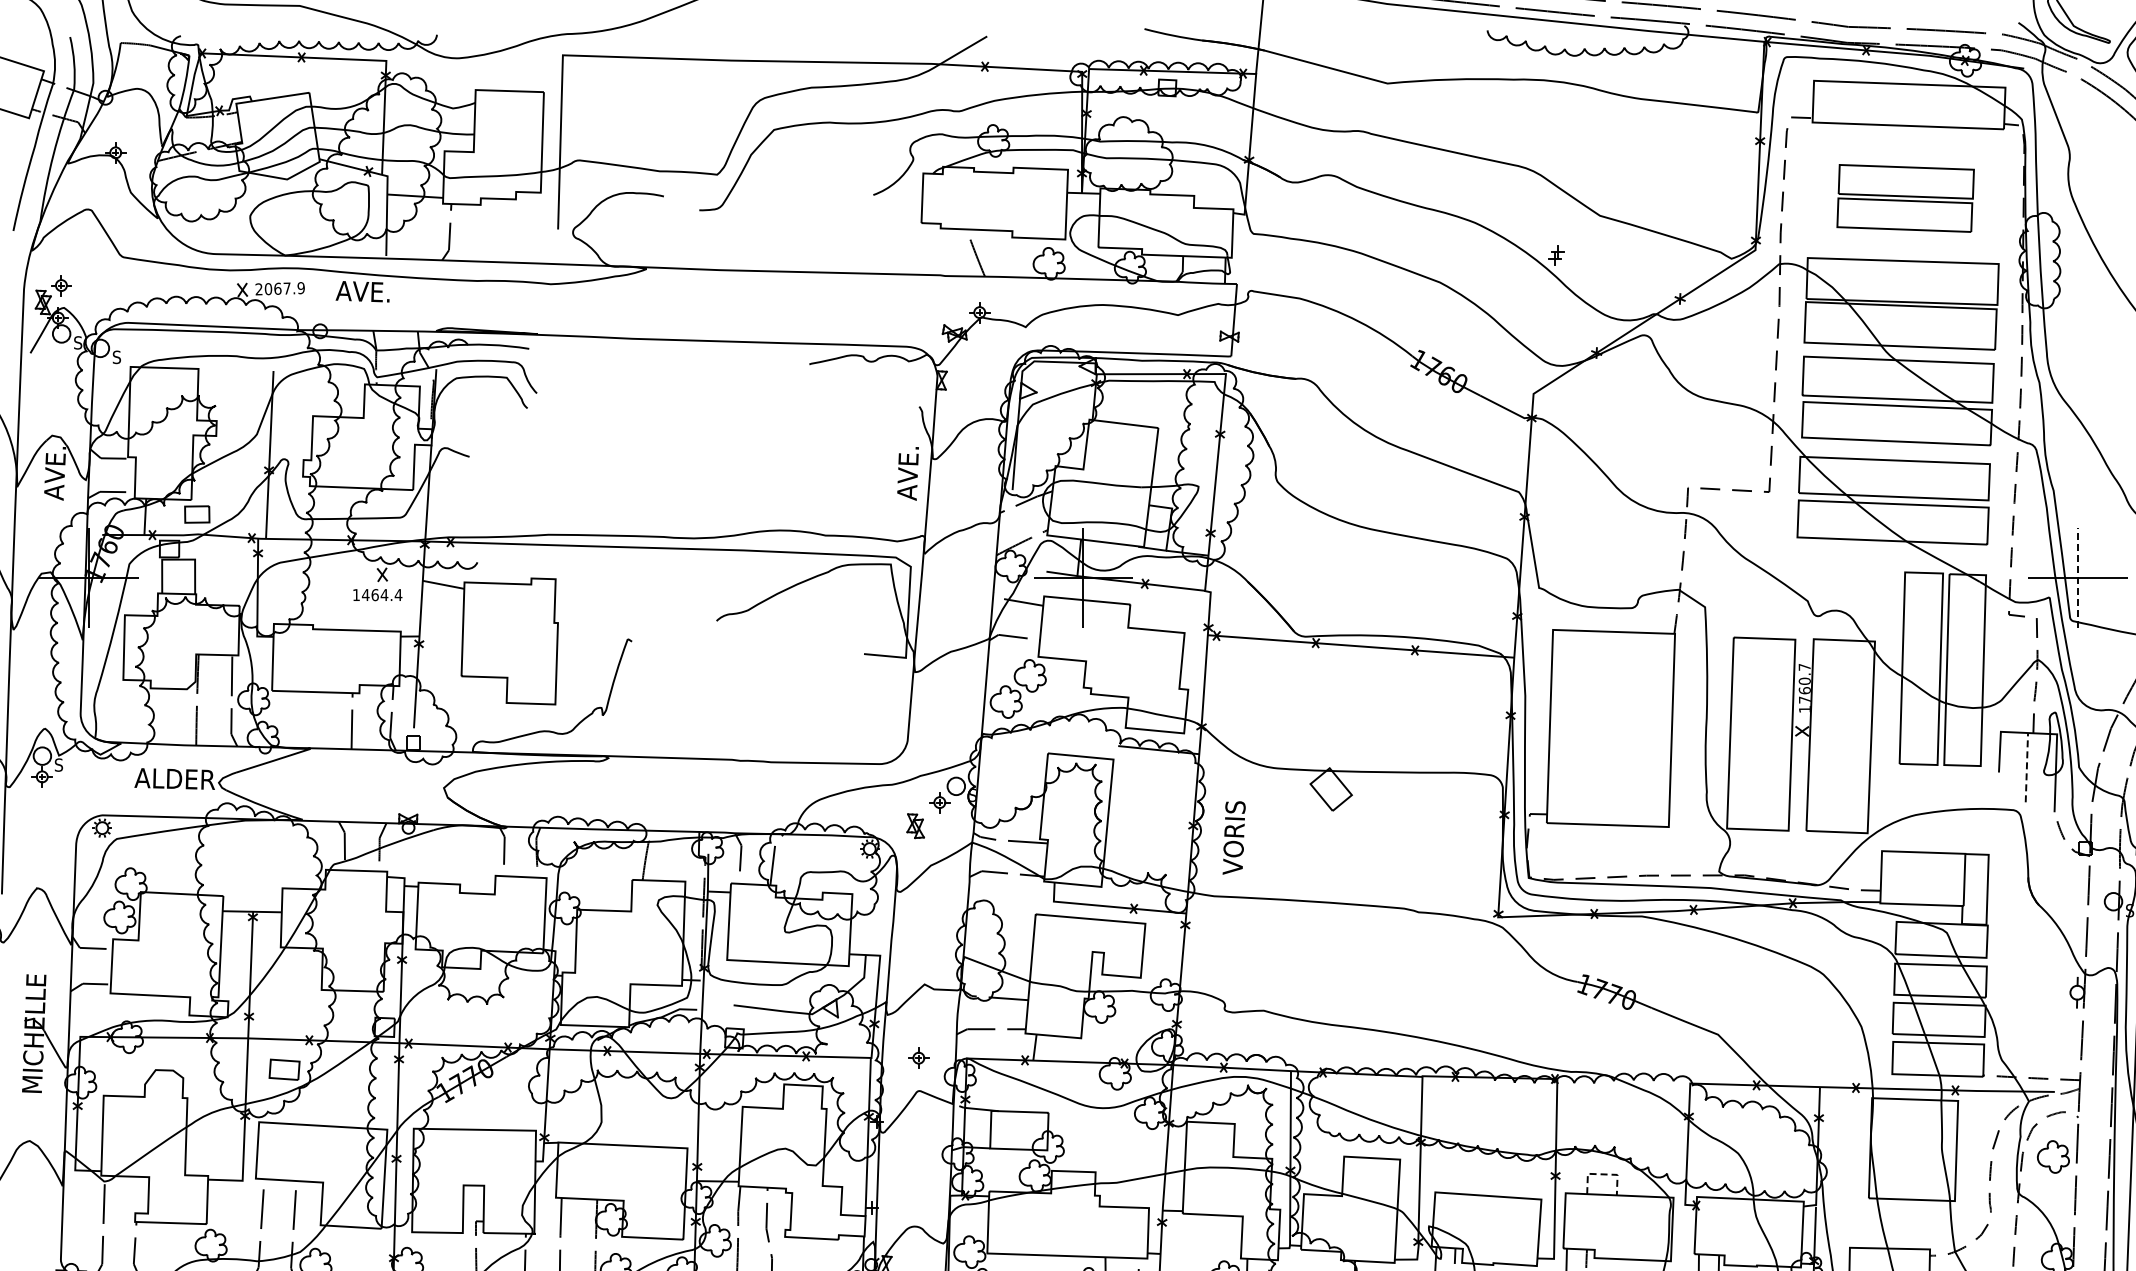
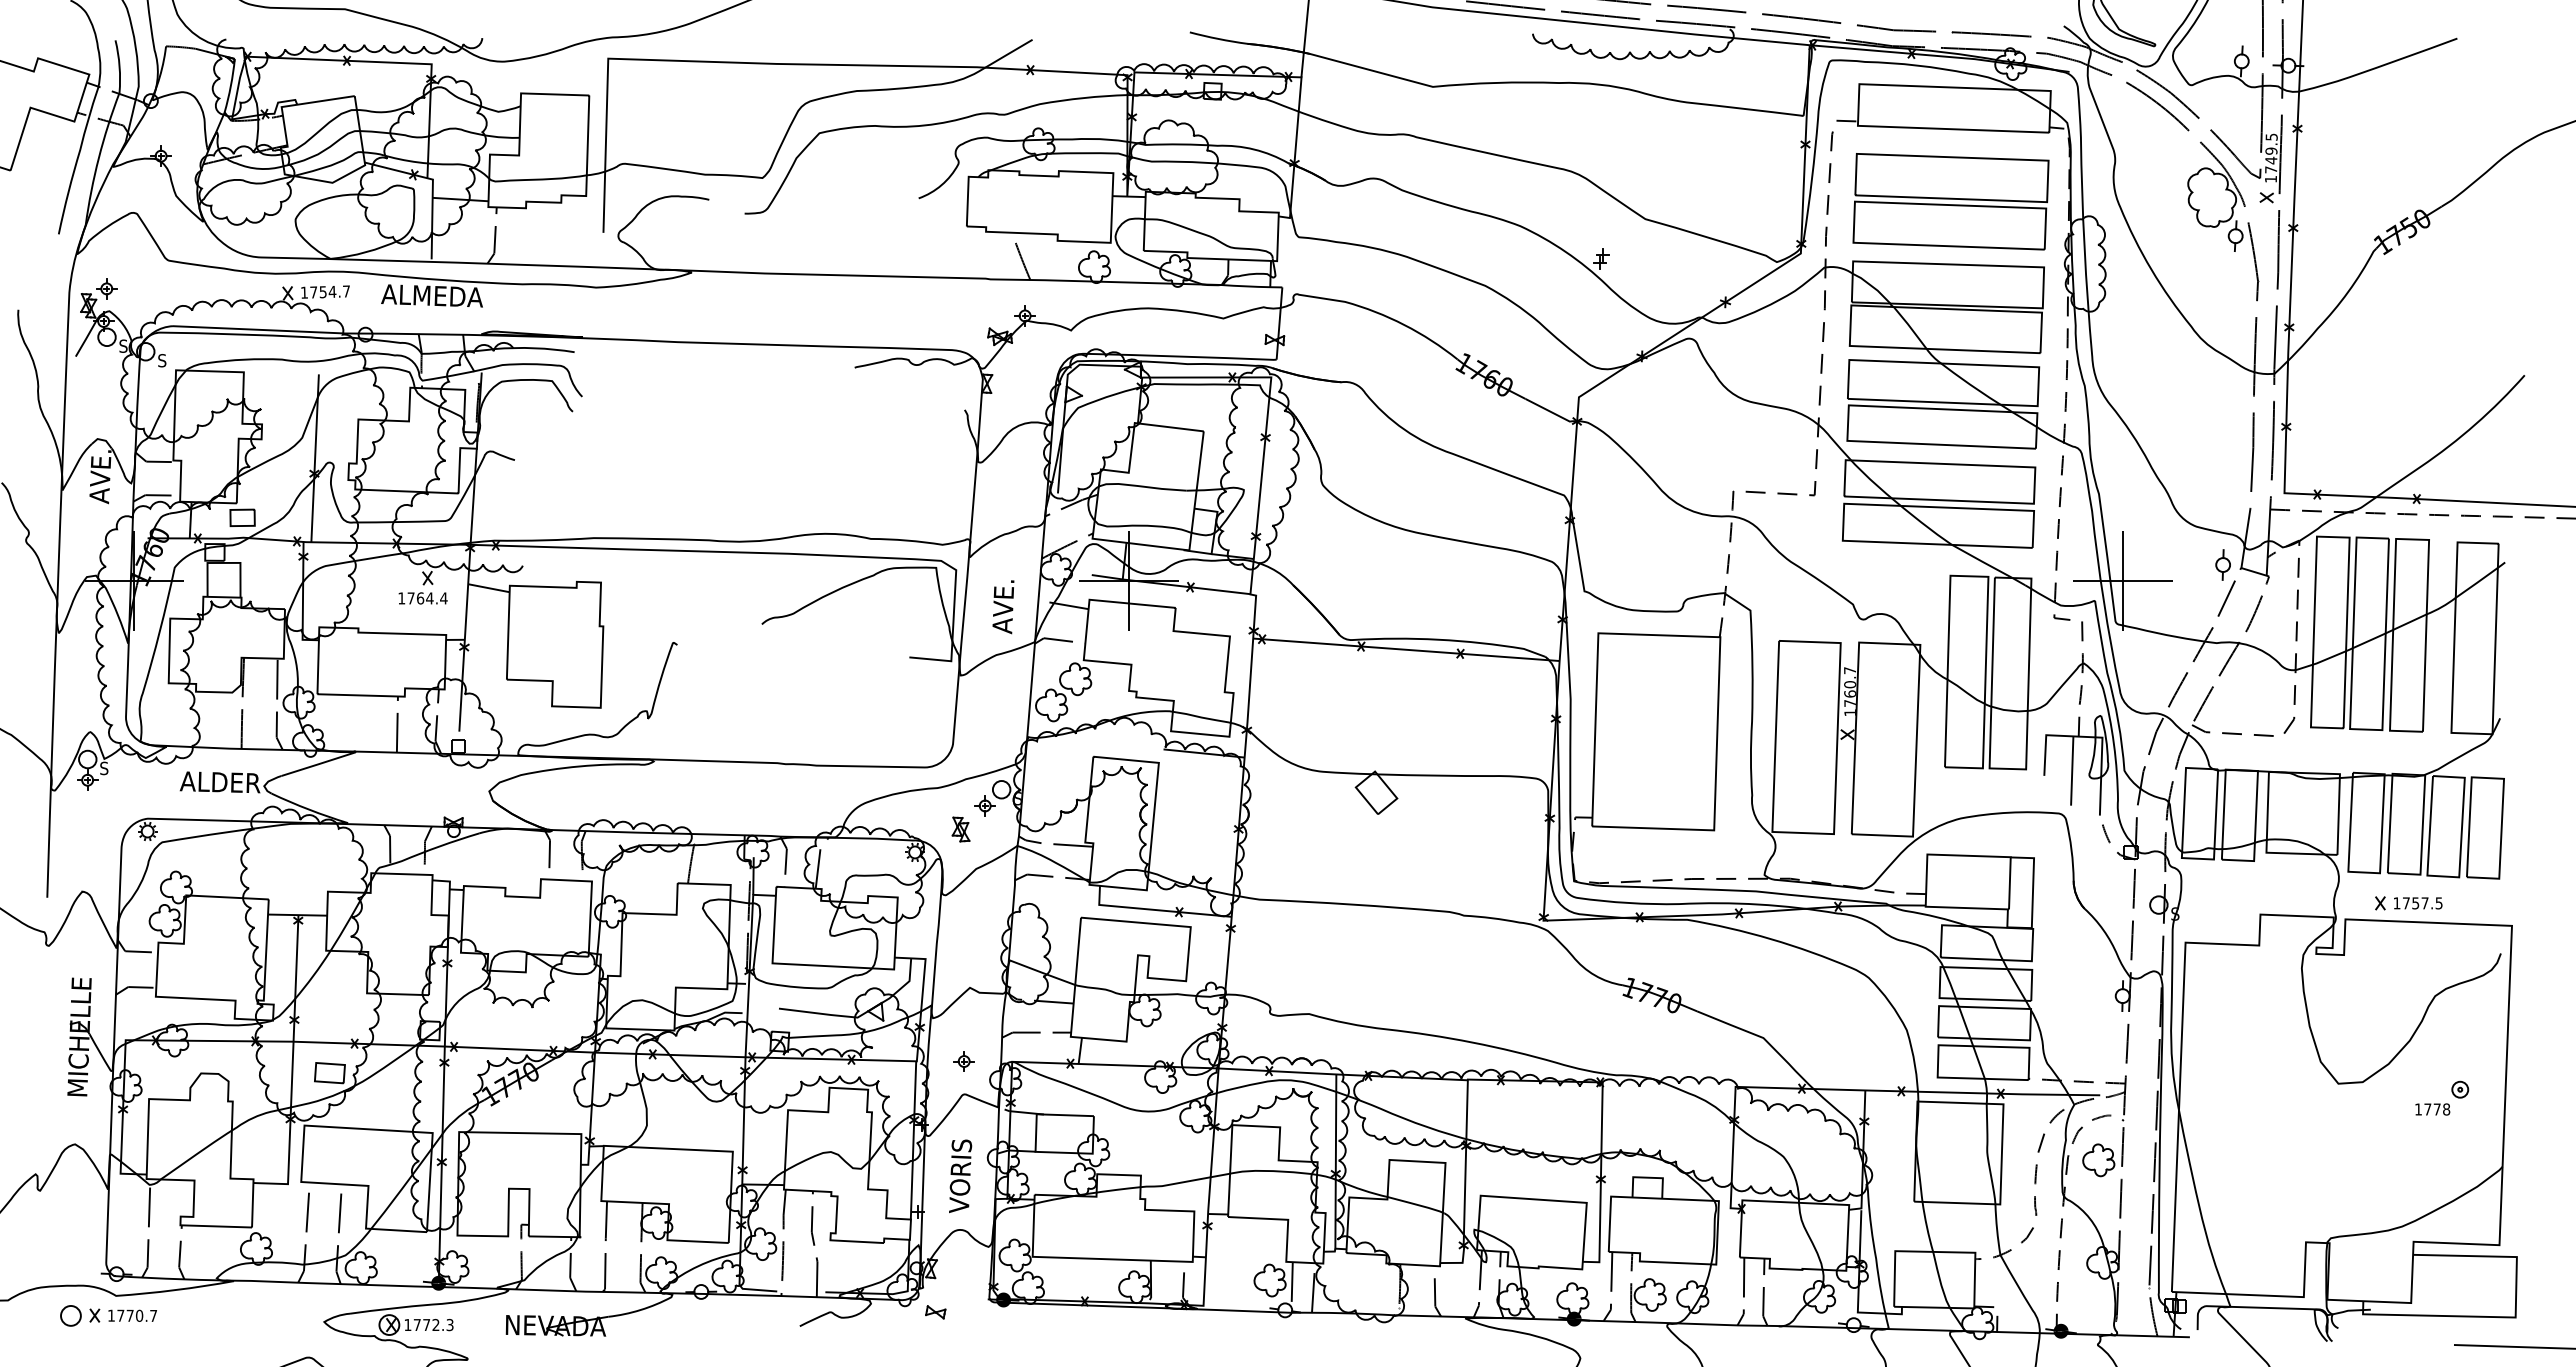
part: (1905, 198) -> (1950, 201), size x1.43
text: (280, 288) -> (325, 291), 2067.9 -> 1754.7
text: (395, 292) -> (440, 295), AVE. -> ALMEDA
text: (908, 474) -> (1003, 607), moved
line: (2078, 578) -> (2123, 581), dashed -> solid
text: (365, 595) -> (410, 598), 1464.4 -> 1764.4
line: (2027, 768) -> (2072, 771), dashed -> solid
text: (1234, 838) -> (960, 1176), moved
line: (1603, 1174) -> (1648, 1177), dashed -> solid

